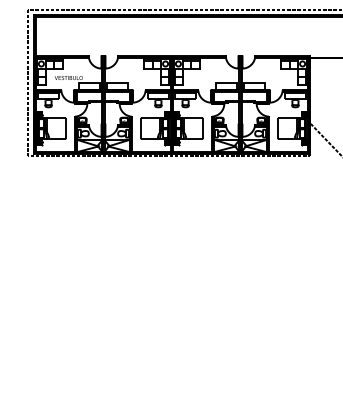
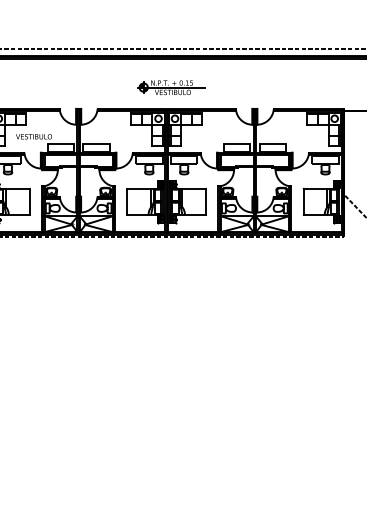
part: (175, 39) -> (171, 87), added

